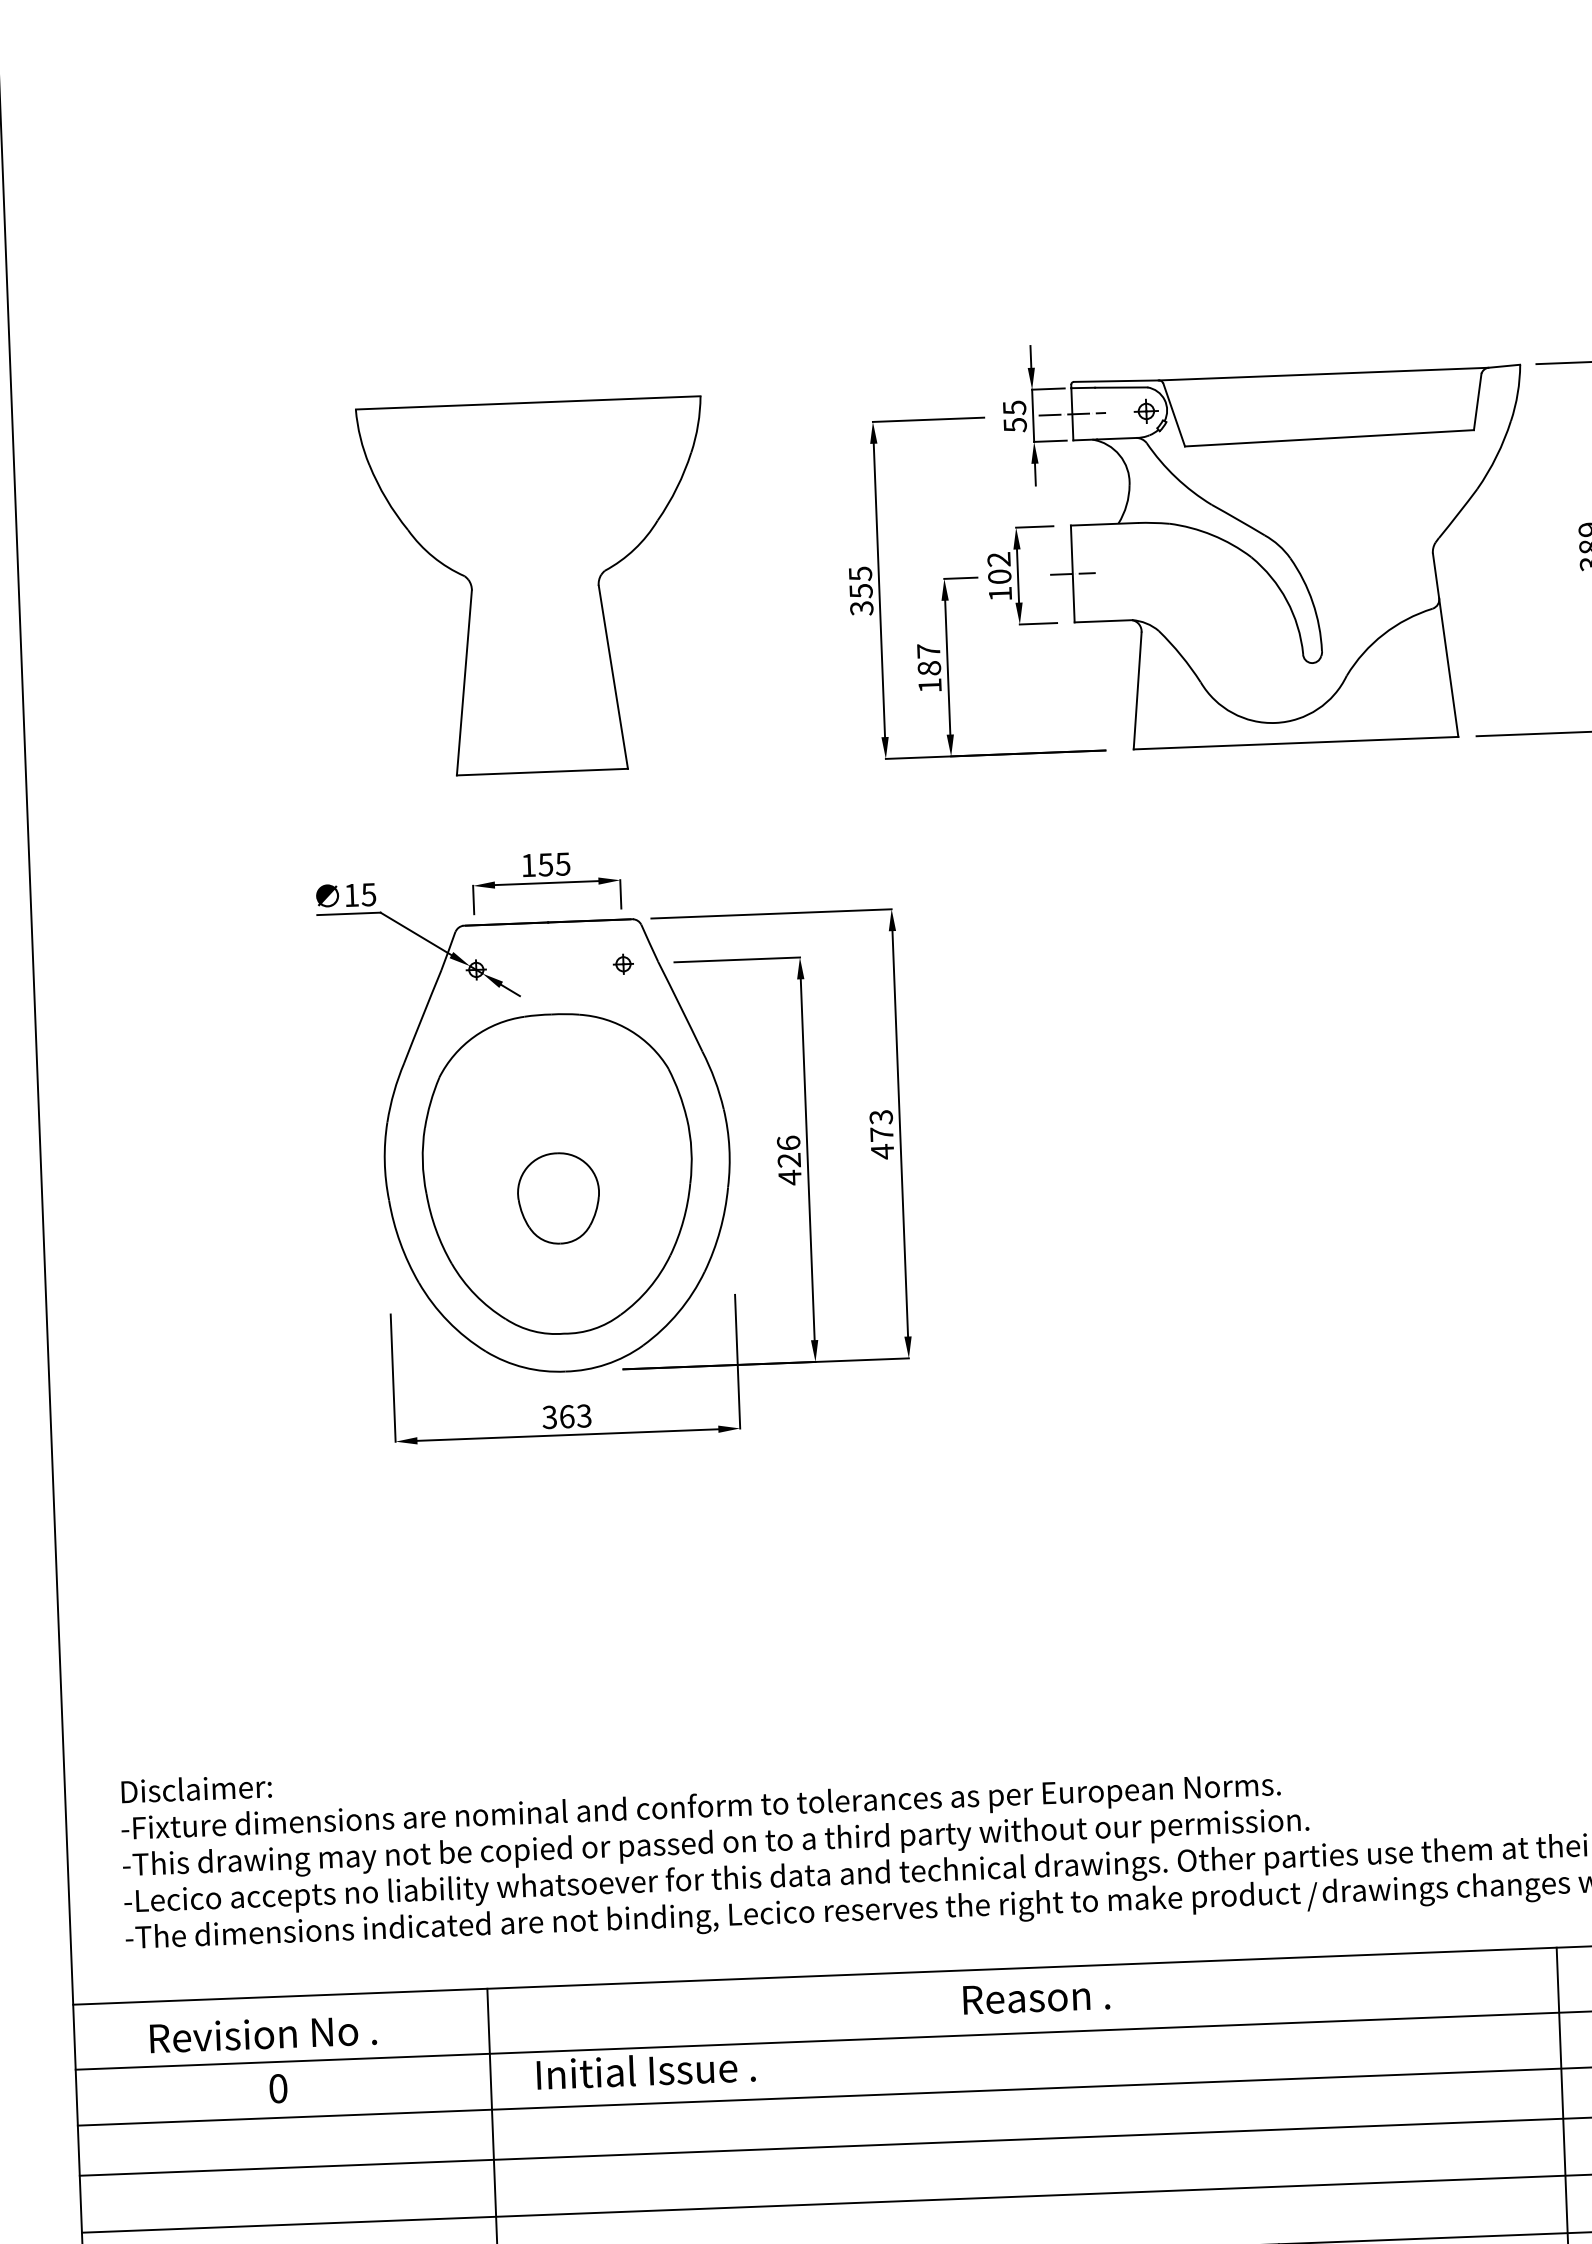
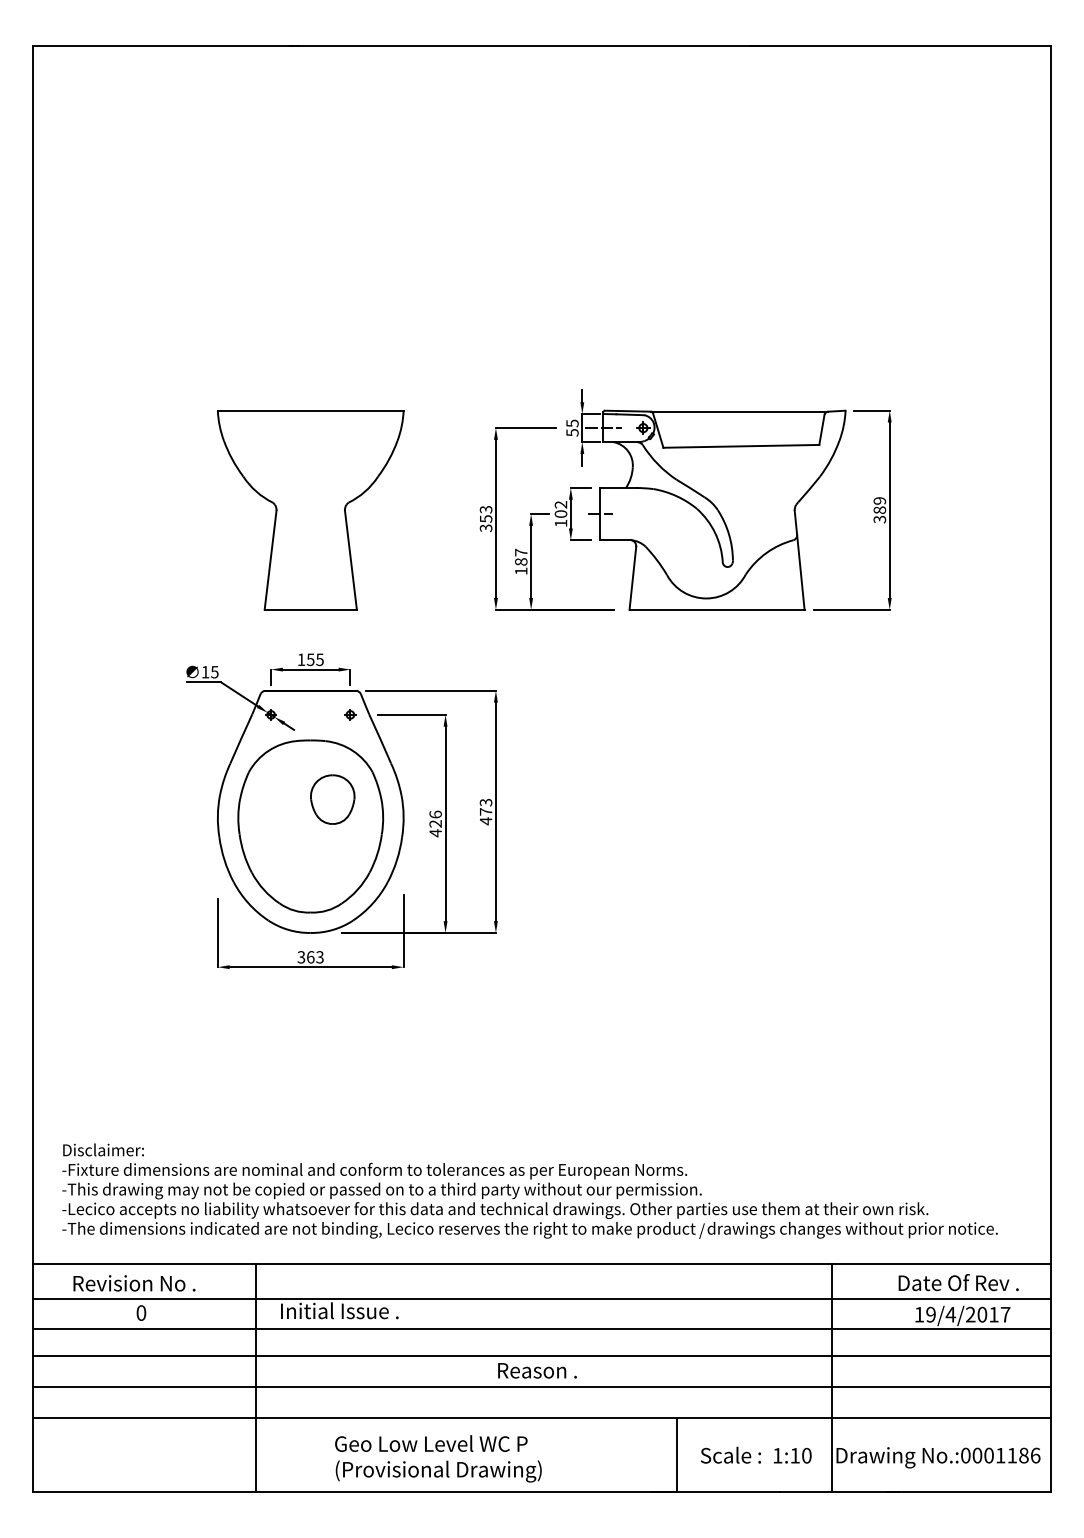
text: (859, 573) -> (485, 509), 355 -> 353
part: (558, 1198) -> (332, 799), moved
text: (1036, 1997) -> (537, 1370), moved

